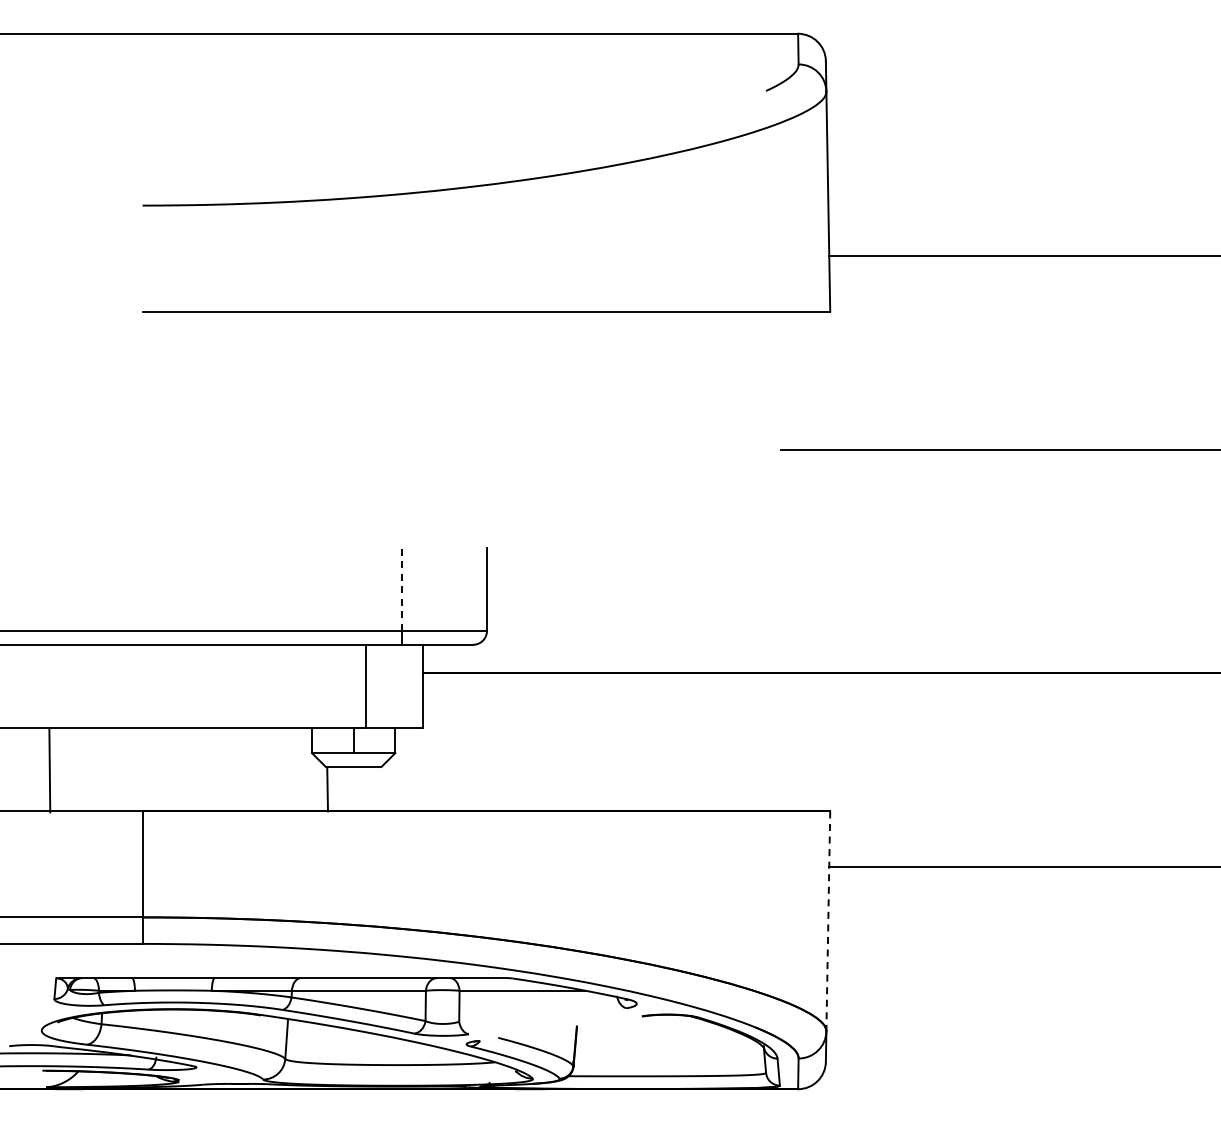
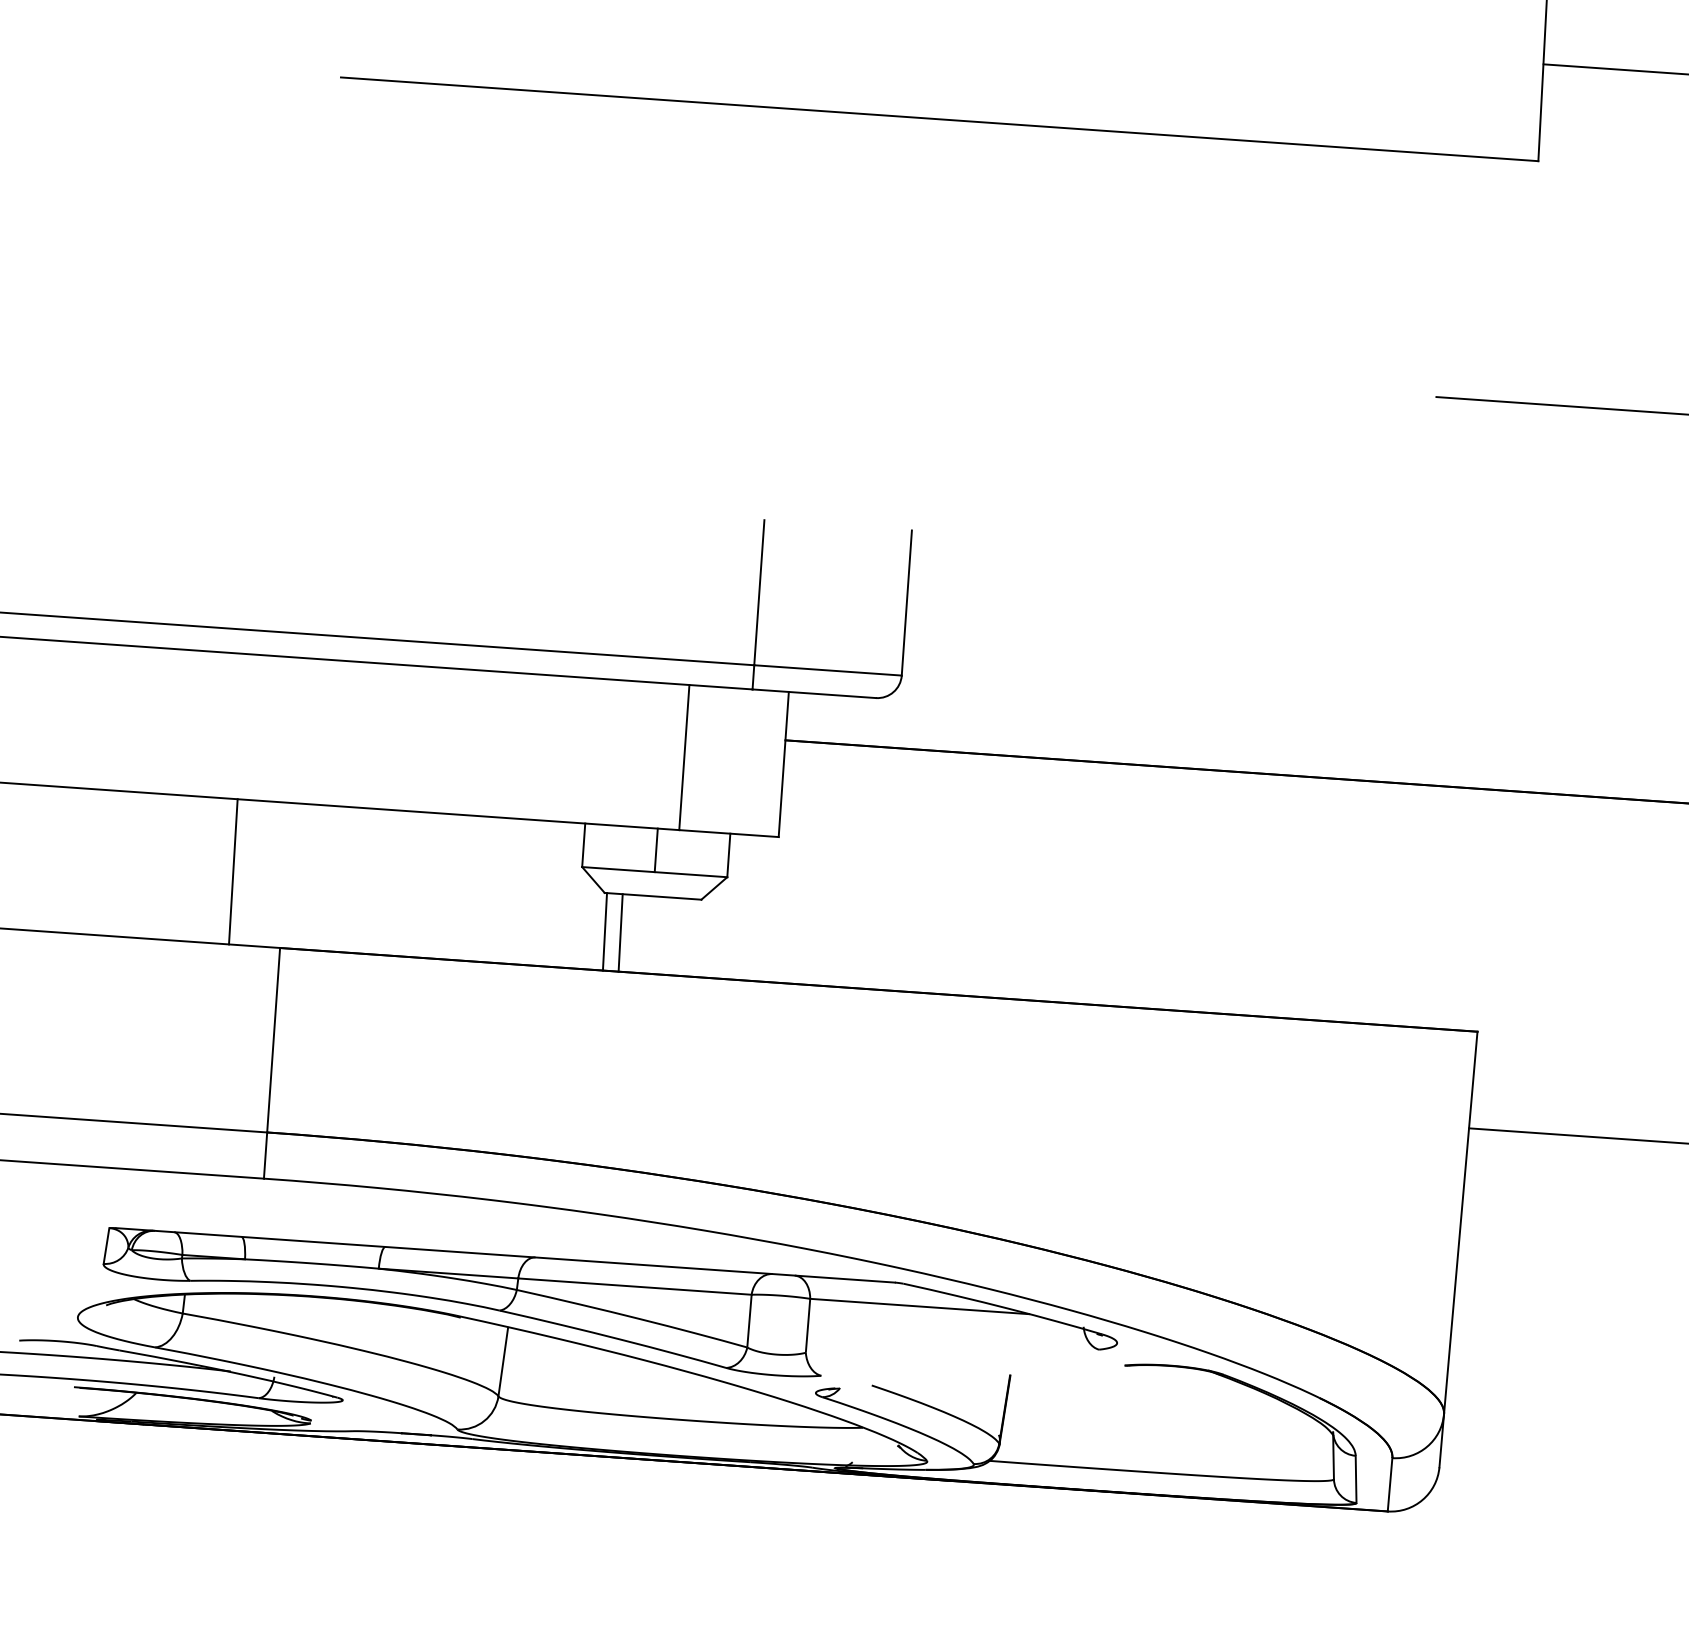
line: (402, 589) -> (759, 593), dashed -> solid
line: (49, 770) -> (232, 871), moved
line: (336, 789) -> (620, 933), added
line: (828, 921) -> (1461, 1223), dashed -> solid

